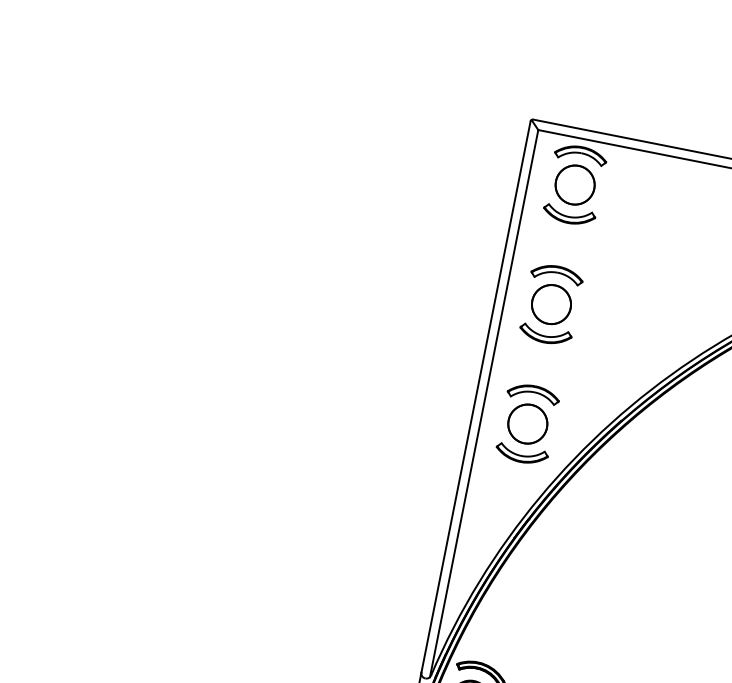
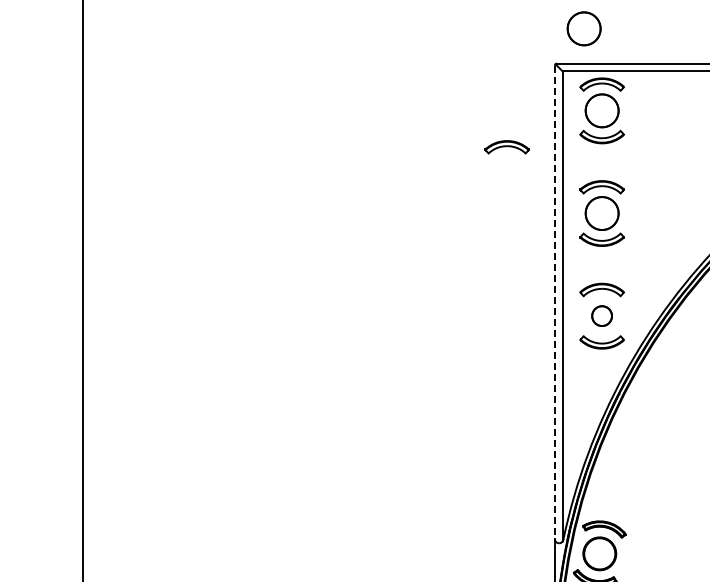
part: (572, 84) -> (583, 28), added
part: (455, 205) -> (506, 147), added
line: (475, 397) -> (554, 302), solid -> dashed
part: (527, 423) -> (601, 315), size x0.6

